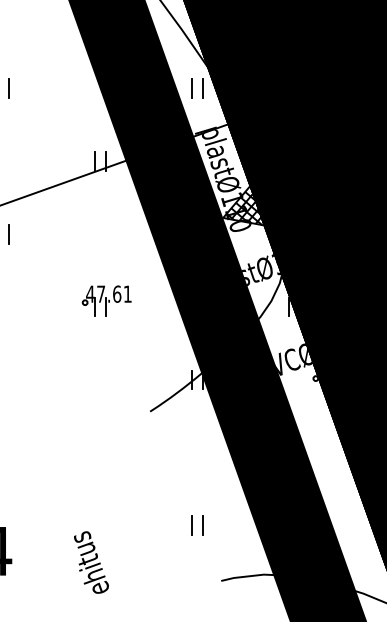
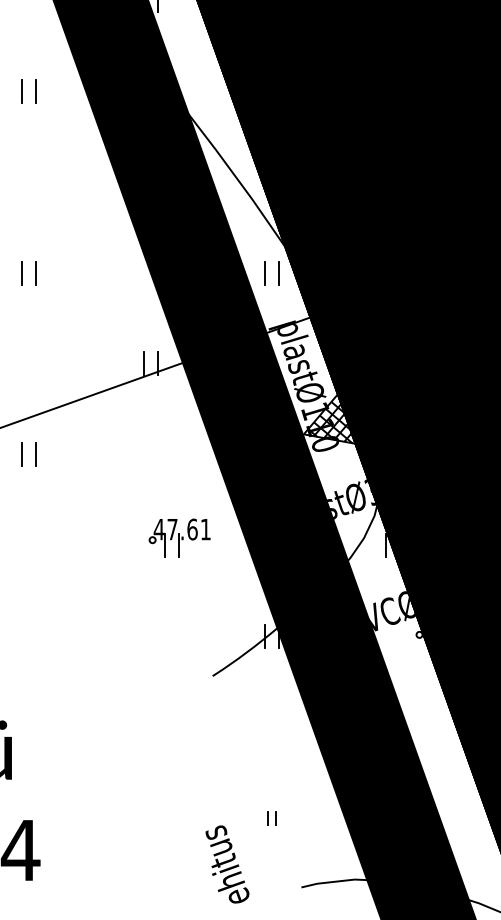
part: (106, 300) -> (179, 537), moved
part: (197, 525) -> (271, 818), size x0.6
text: (91, 562) -> (227, 864), moved

